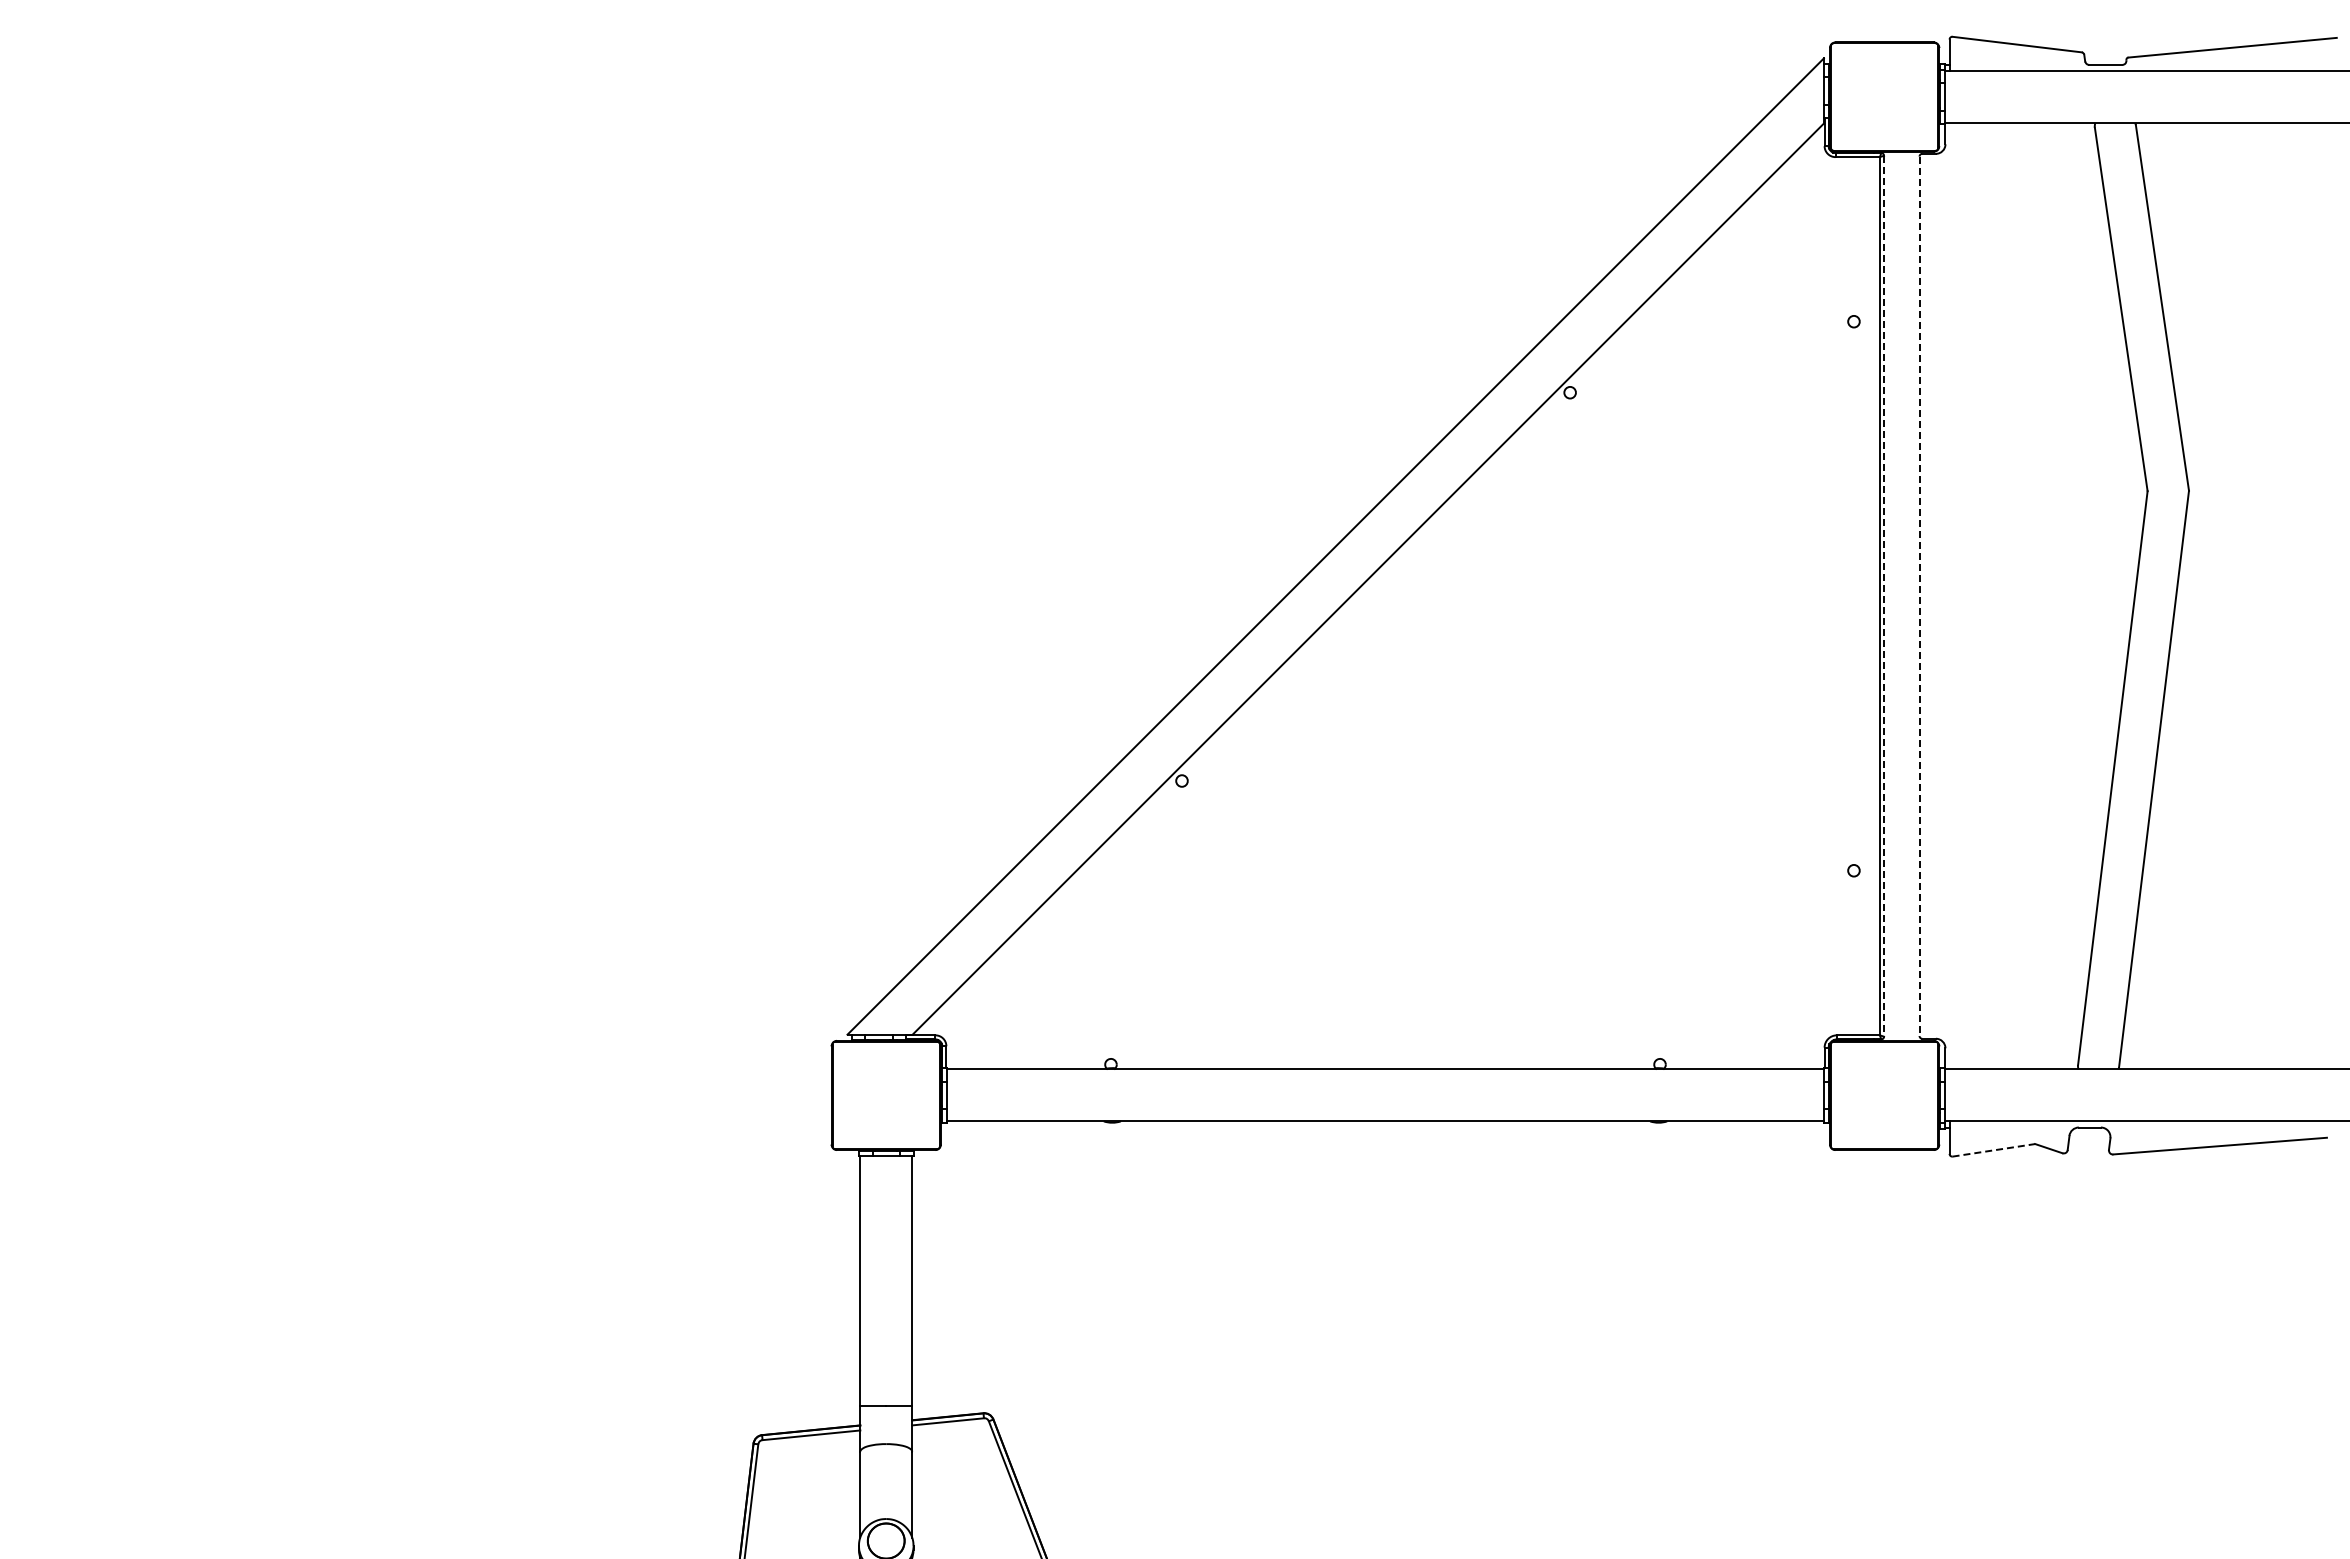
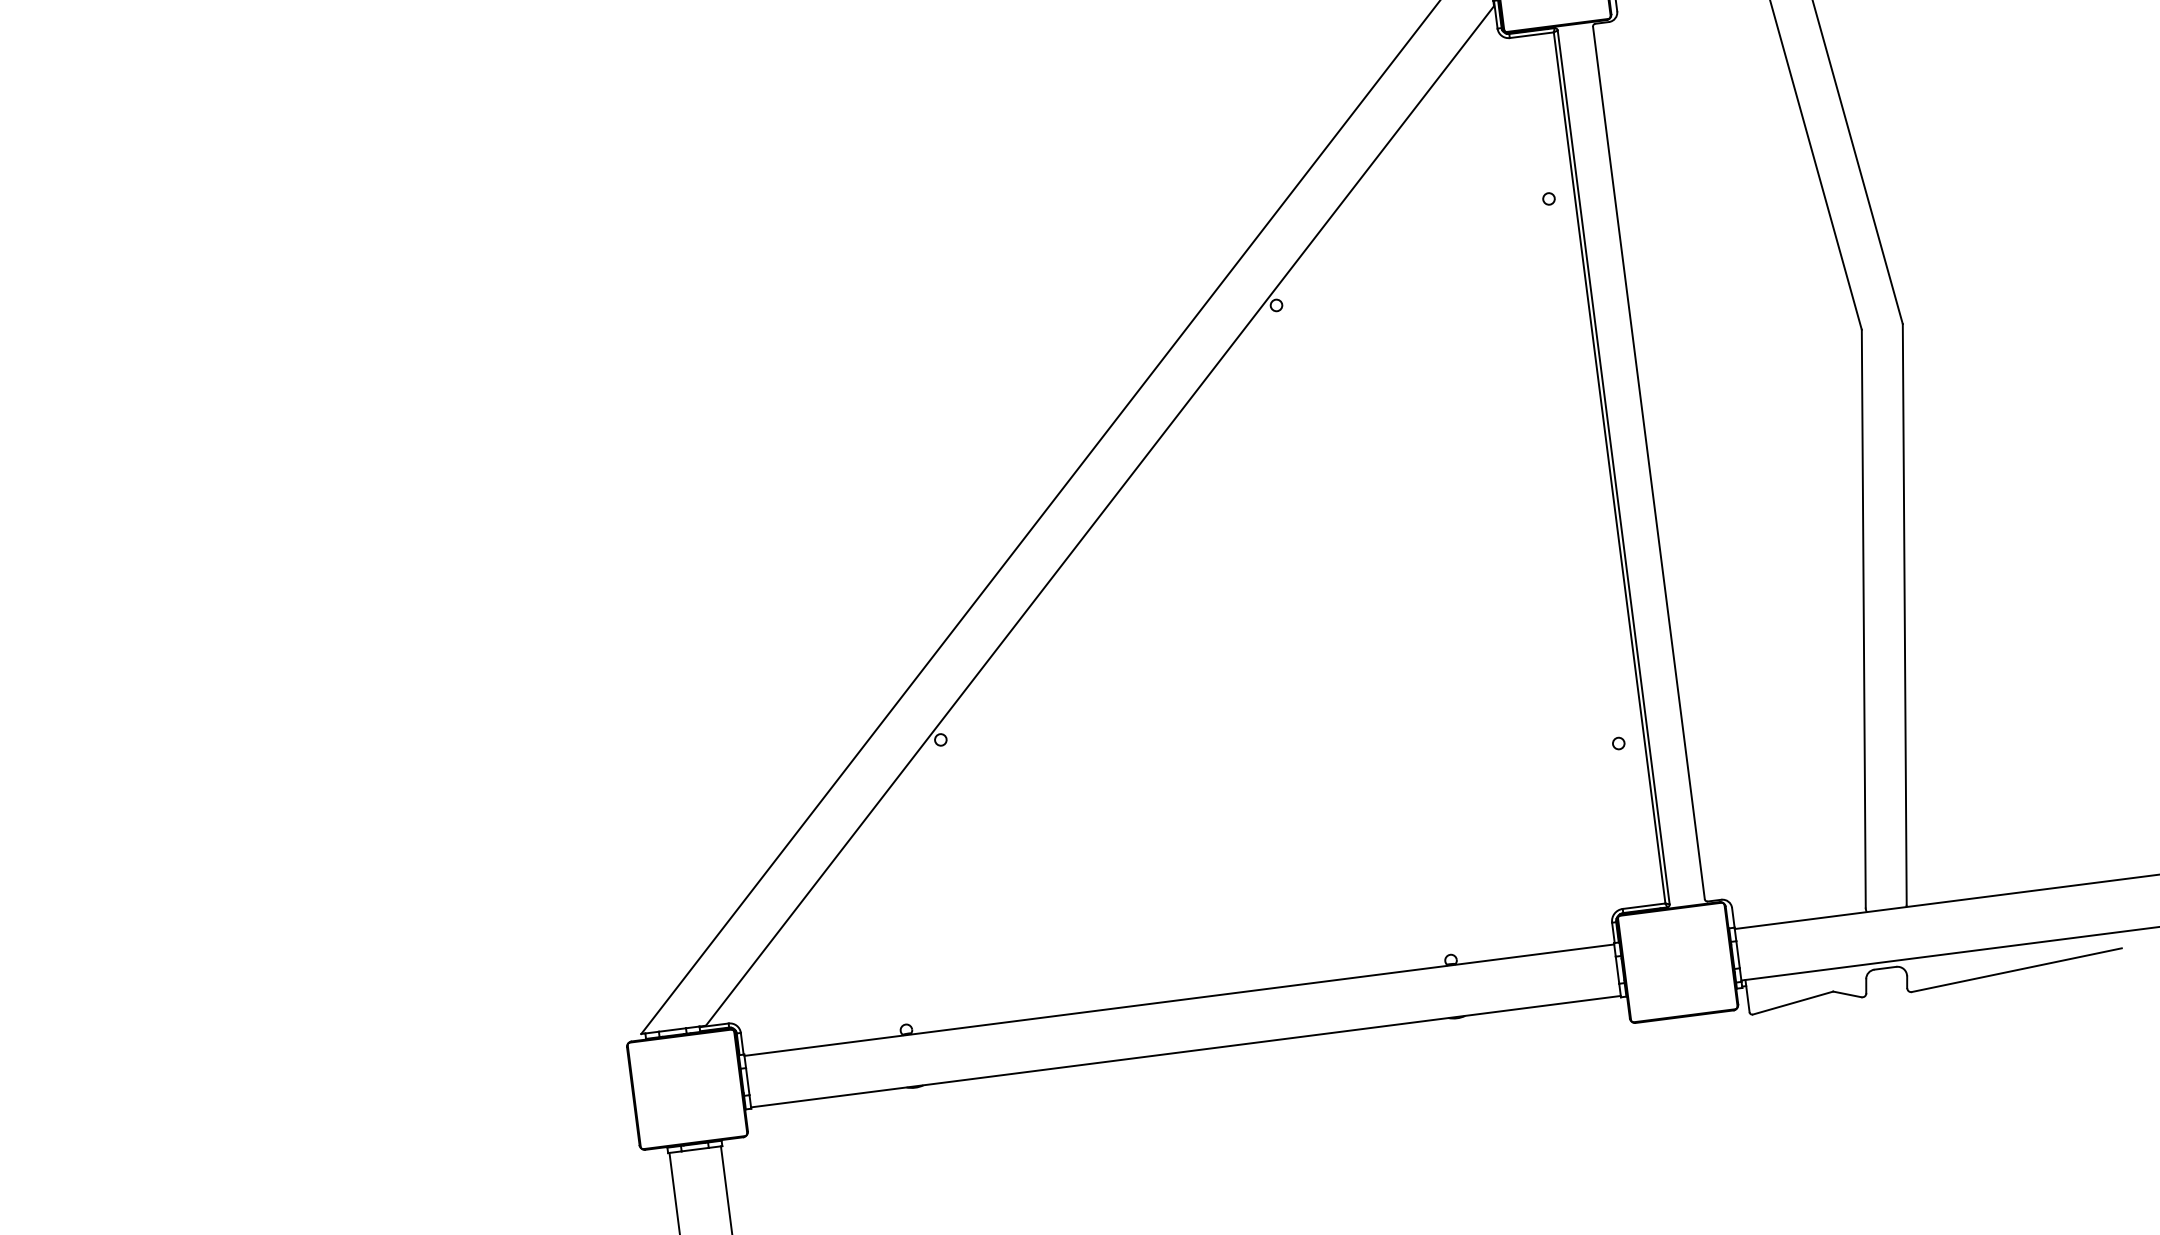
line: (1884, 596) -> (1614, 467), dashed -> solid
line: (1919, 596) -> (1648, 463), dashed -> solid
line: (1993, 1150) -> (1792, 1003), dashed -> solid

